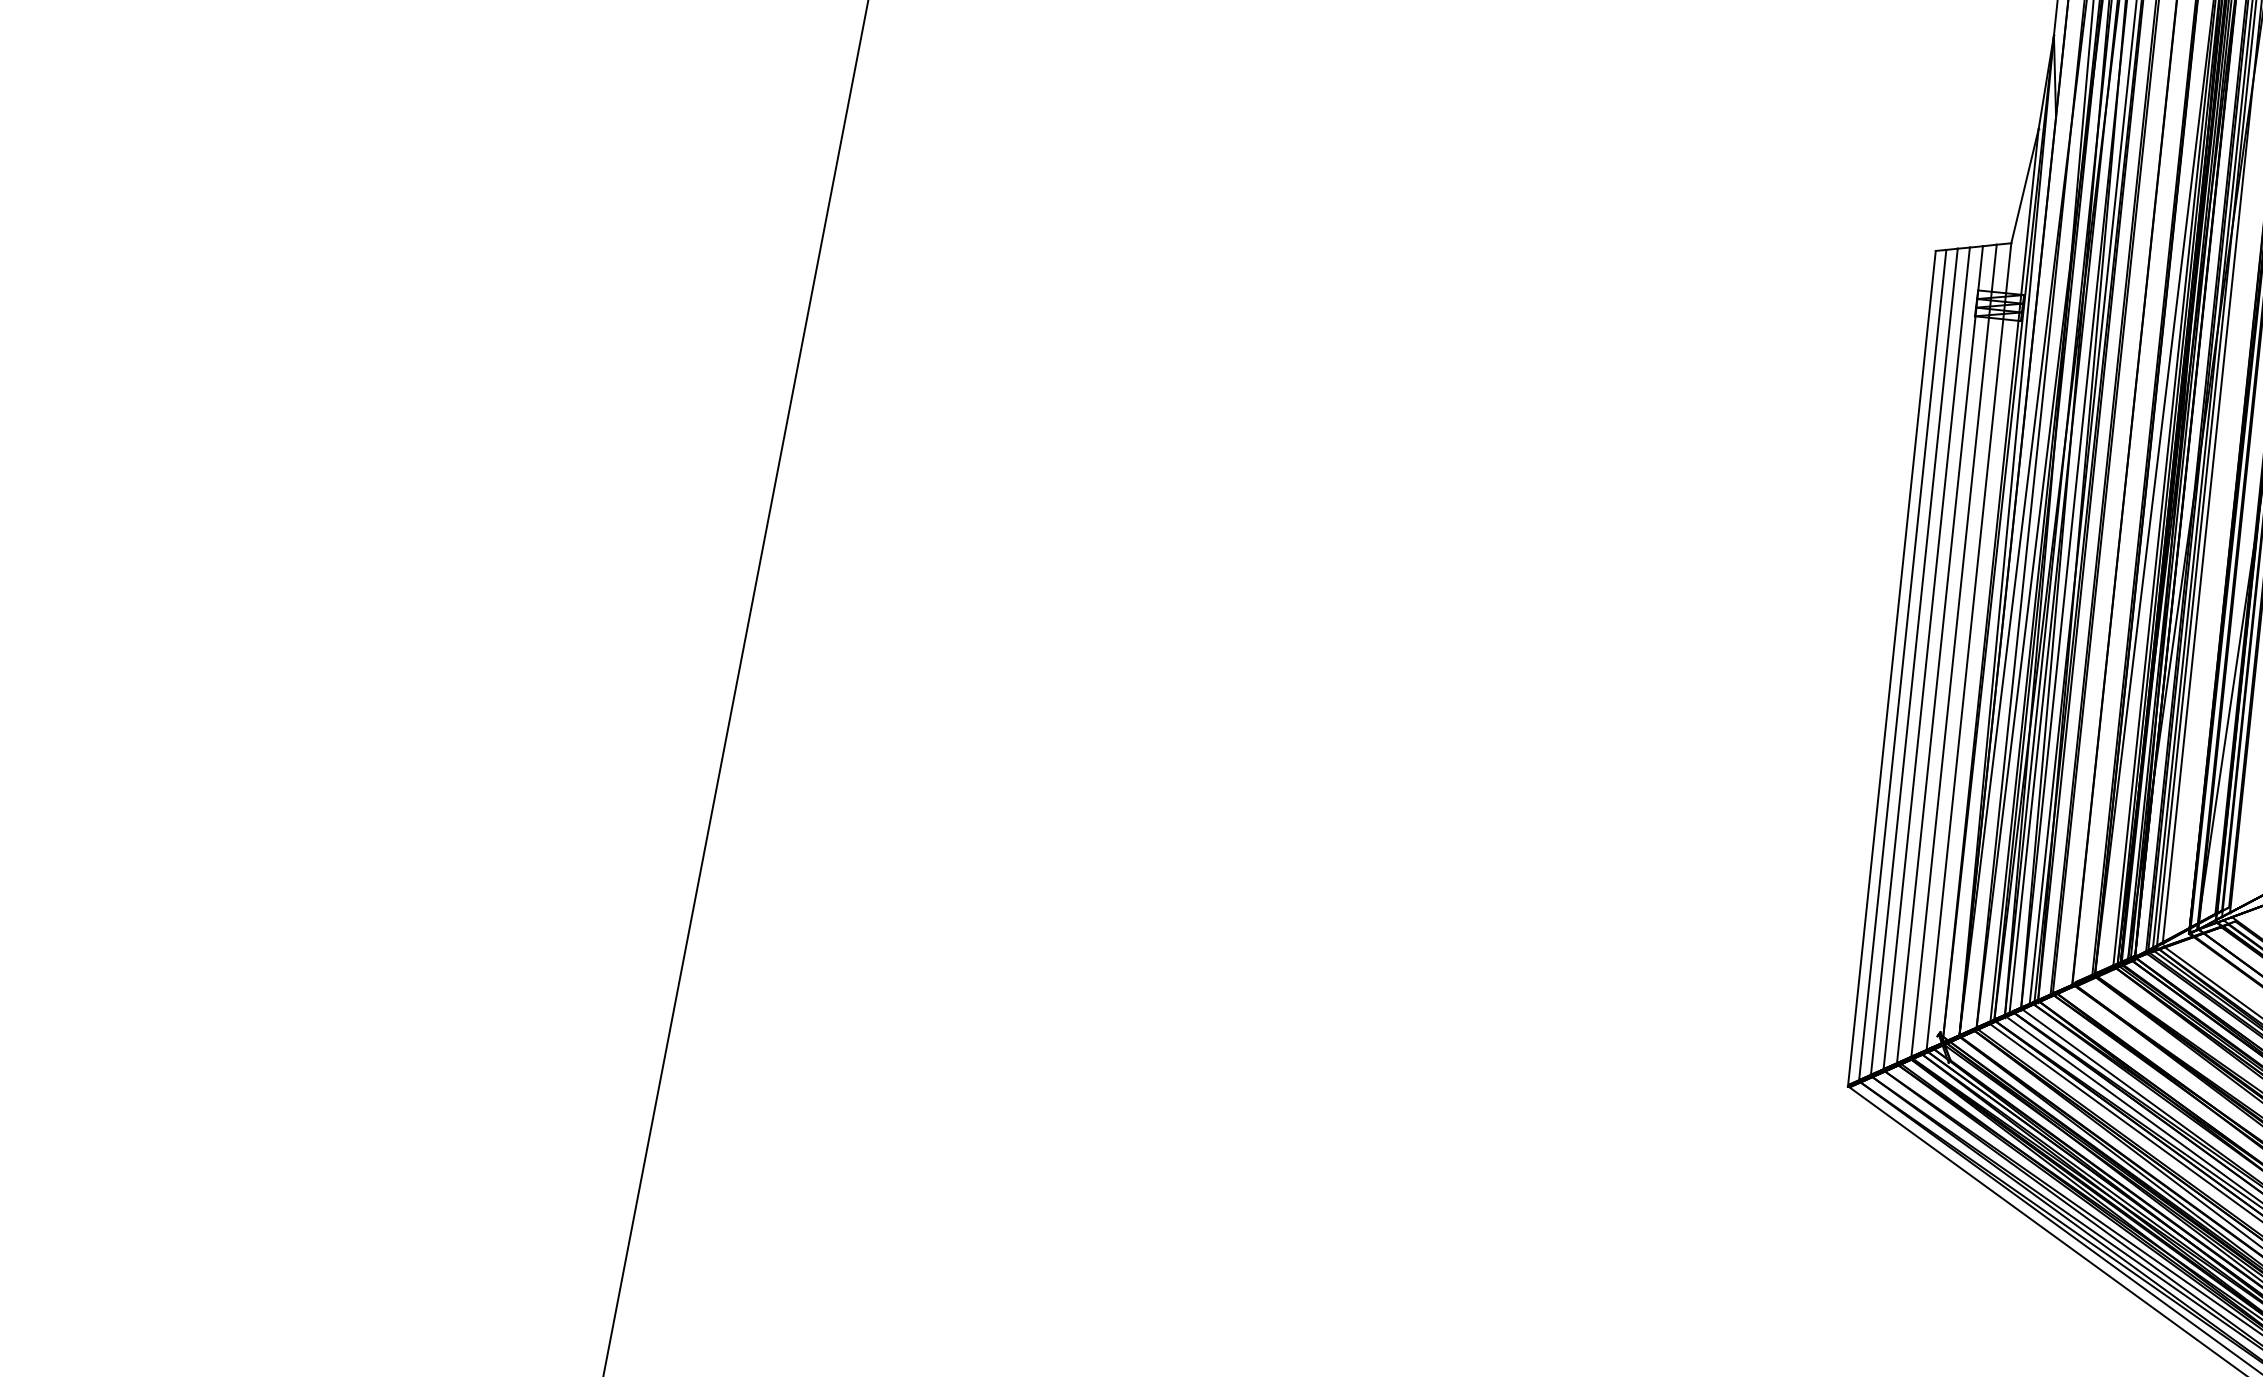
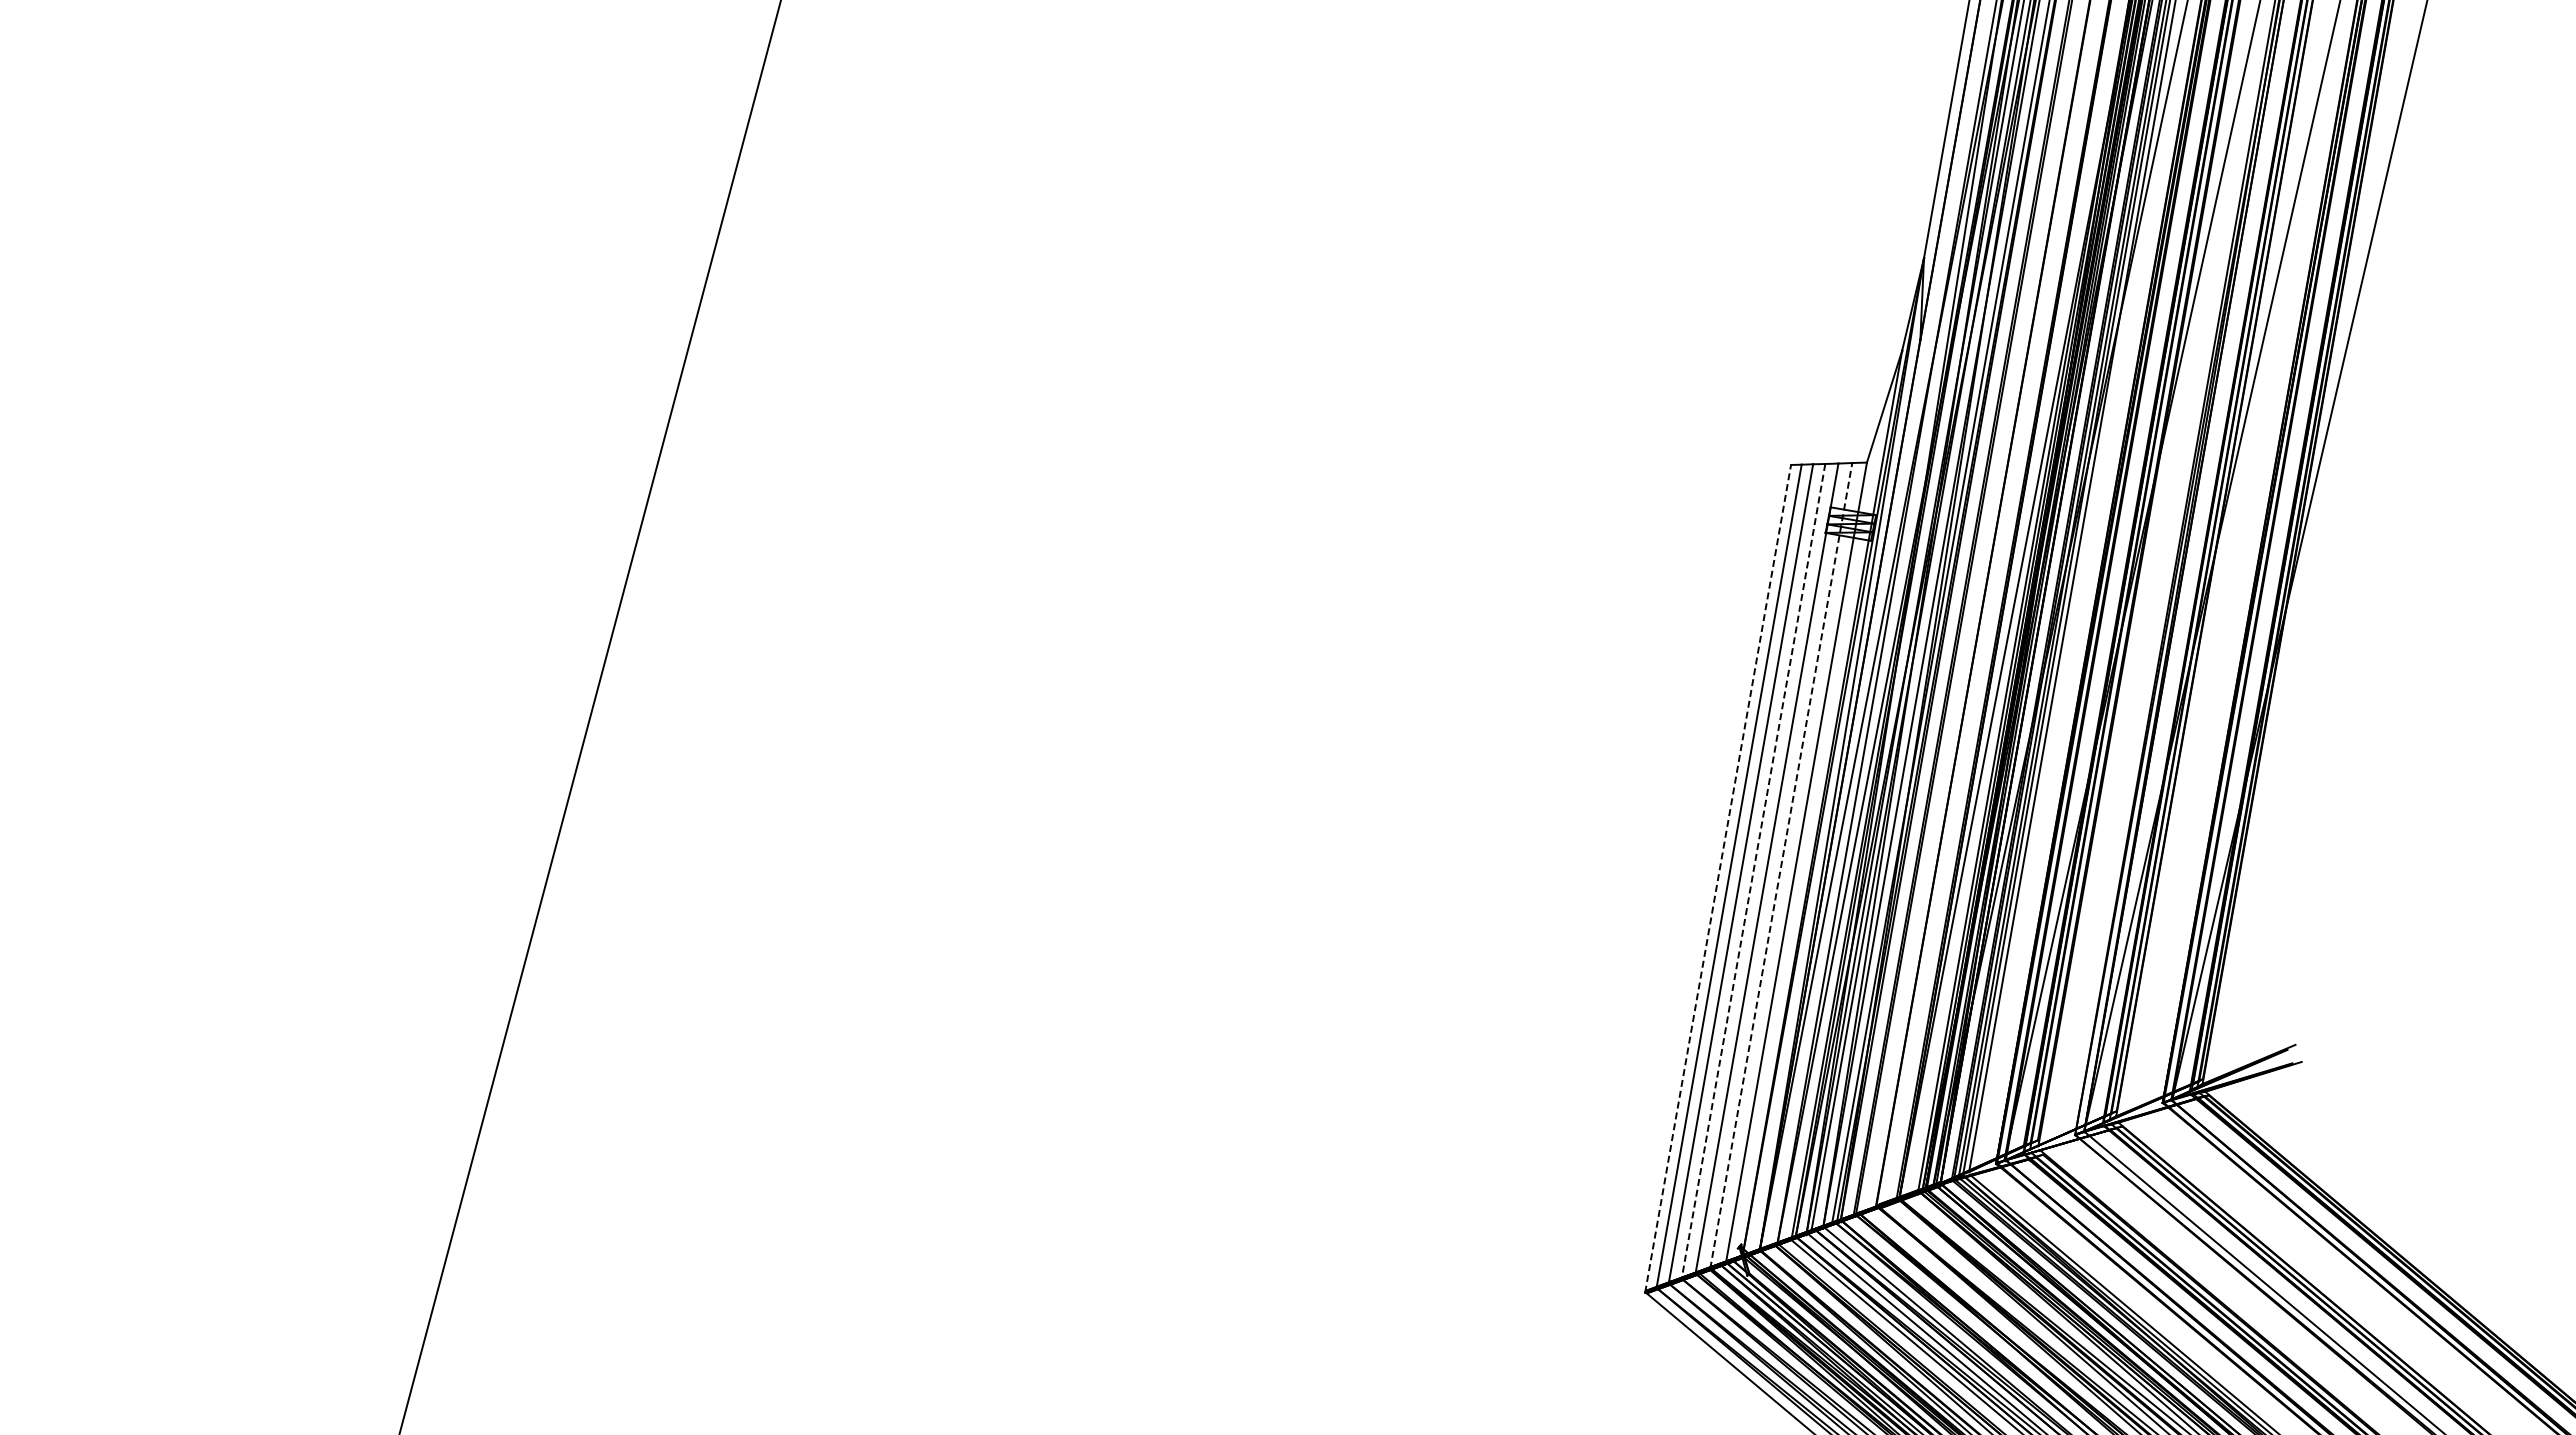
line: (1954, 651) -> (1781, 865), solid -> dashed
line: (1926, 659) -> (1753, 871), solid -> dashed
line: (1892, 668) -> (1718, 878), solid -> dashed

